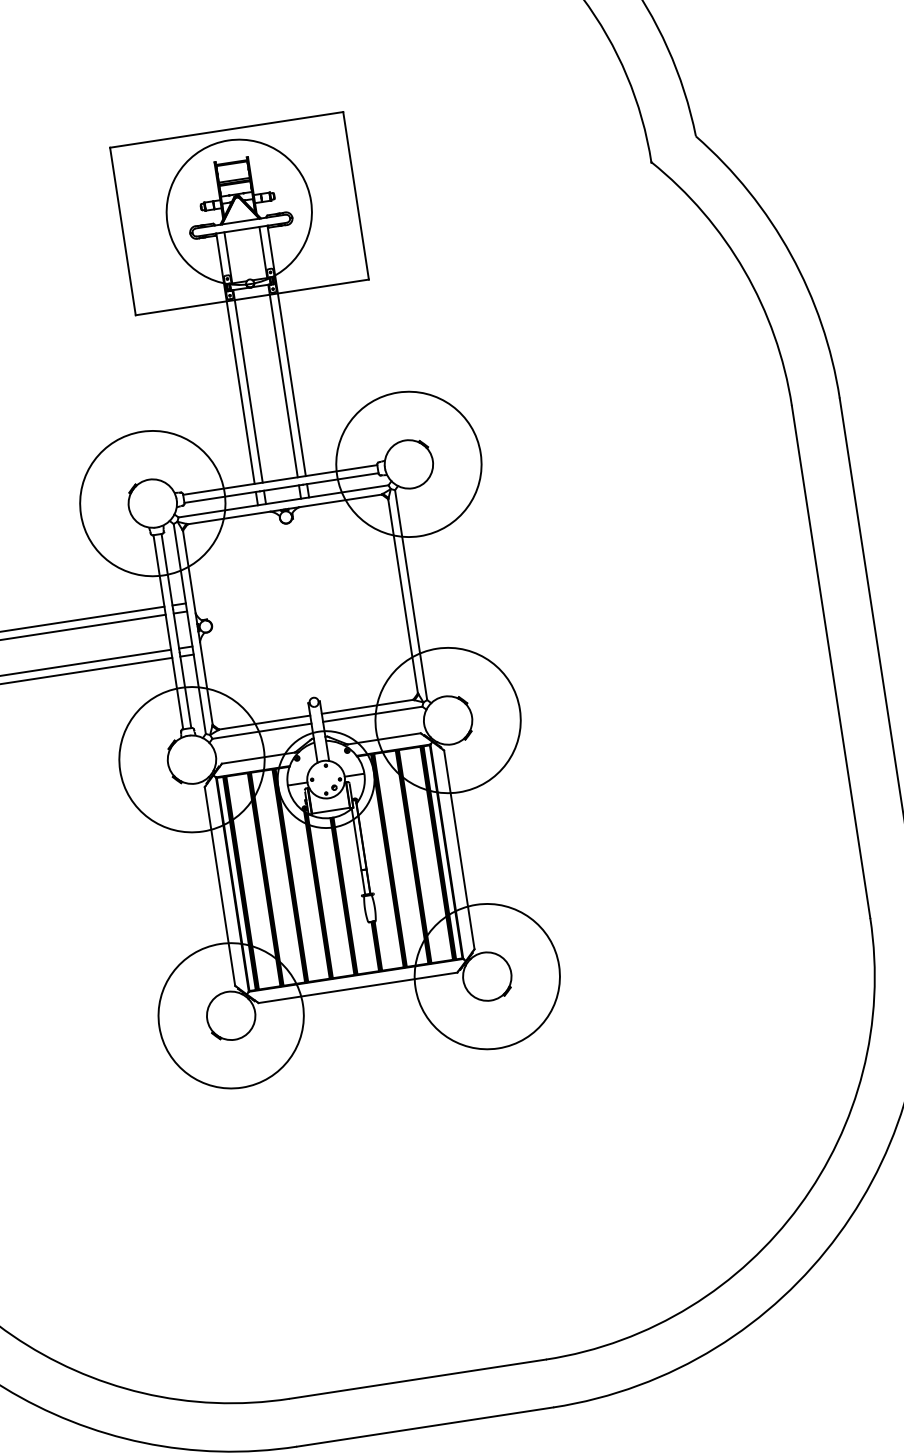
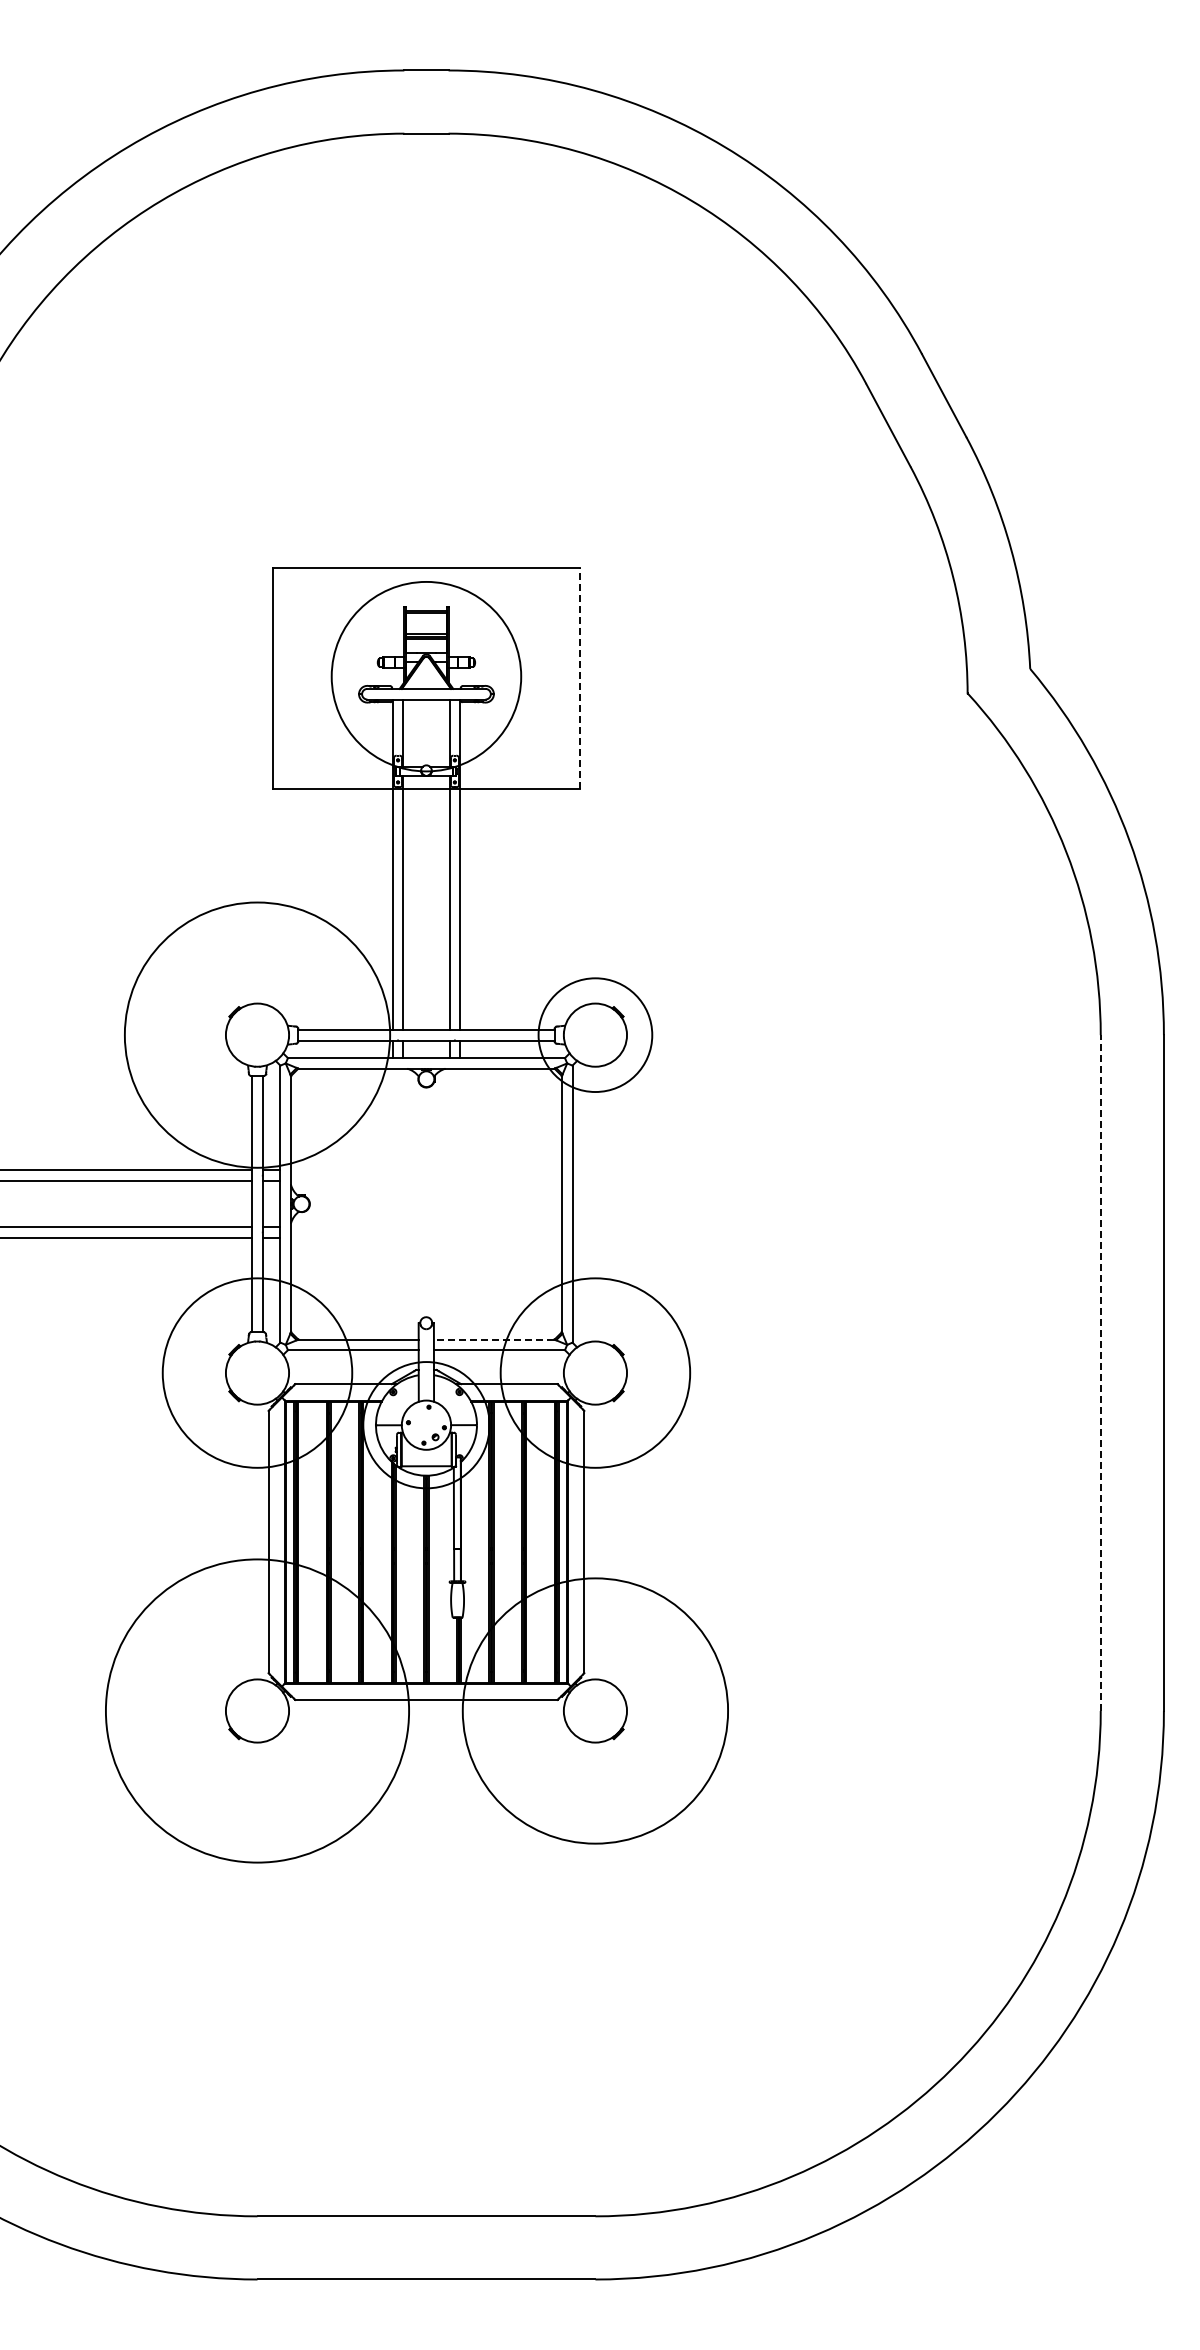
line: (356, 195) -> (580, 678), solid -> dashed
circle: (408, 463) -> (595, 1034), size x0.6
circle: (152, 503) -> (257, 1034), size x1.4
line: (830, 662) -> (1100, 1373), solid -> dashed
line: (366, 706) -> (493, 1339), solid -> dashed
circle: (487, 976) -> (595, 1710), size x1.4
circle: (231, 1015) -> (257, 1710), size x1.6

